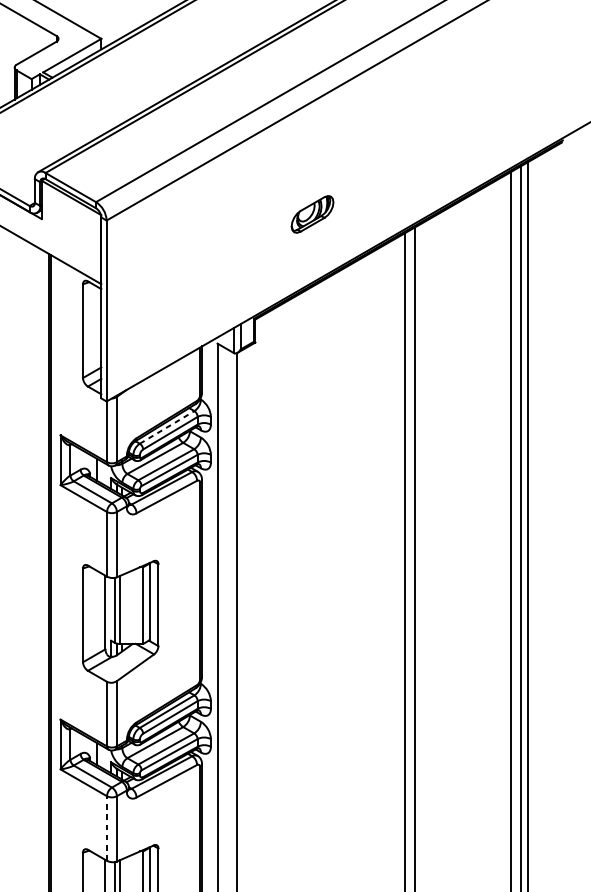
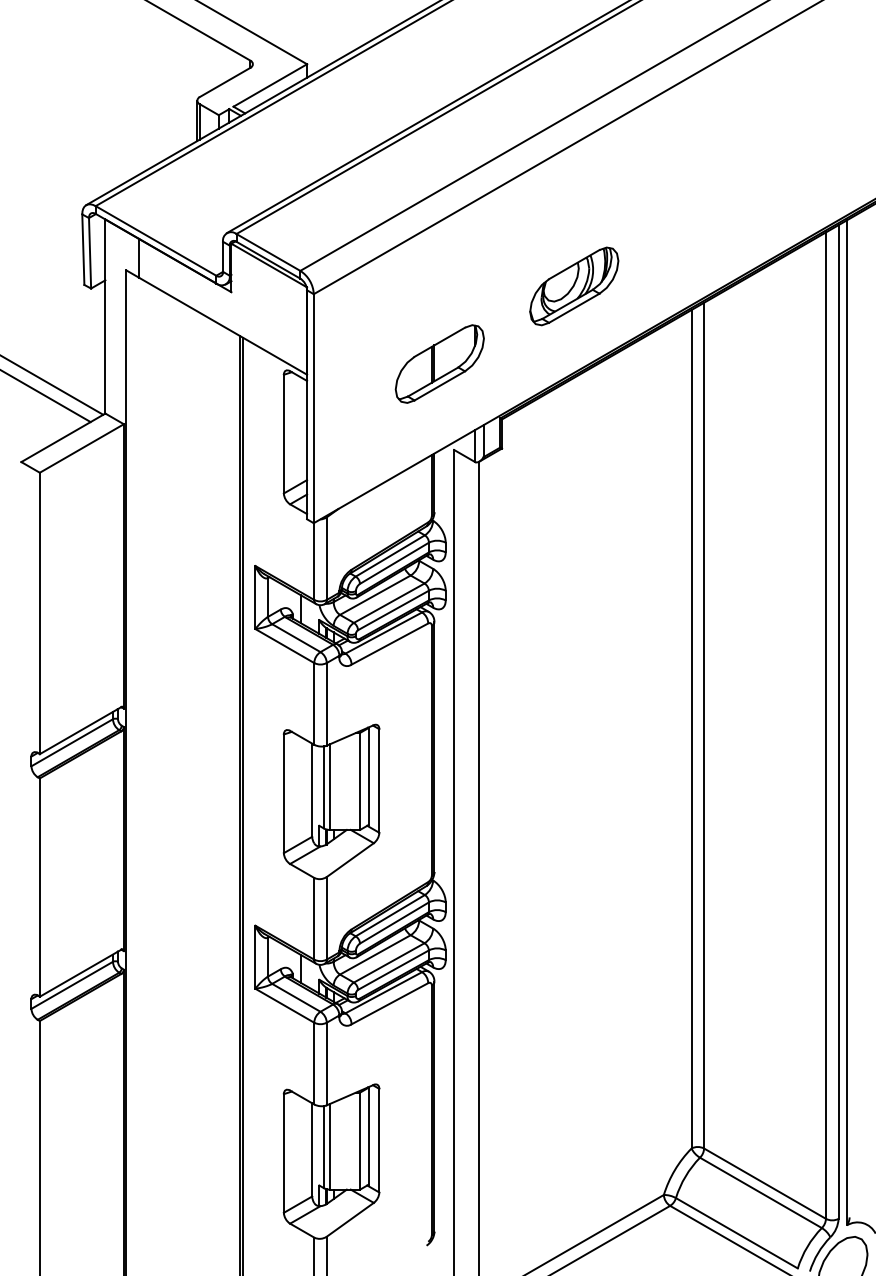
part: (312, 214) -> (574, 286), size x1.67
part: (205, 275) -> (439, 363), added
line: (167, 427) -> (390, 555), dashed -> solid
line: (107, 828) -> (314, 1063), dashed -> solid

